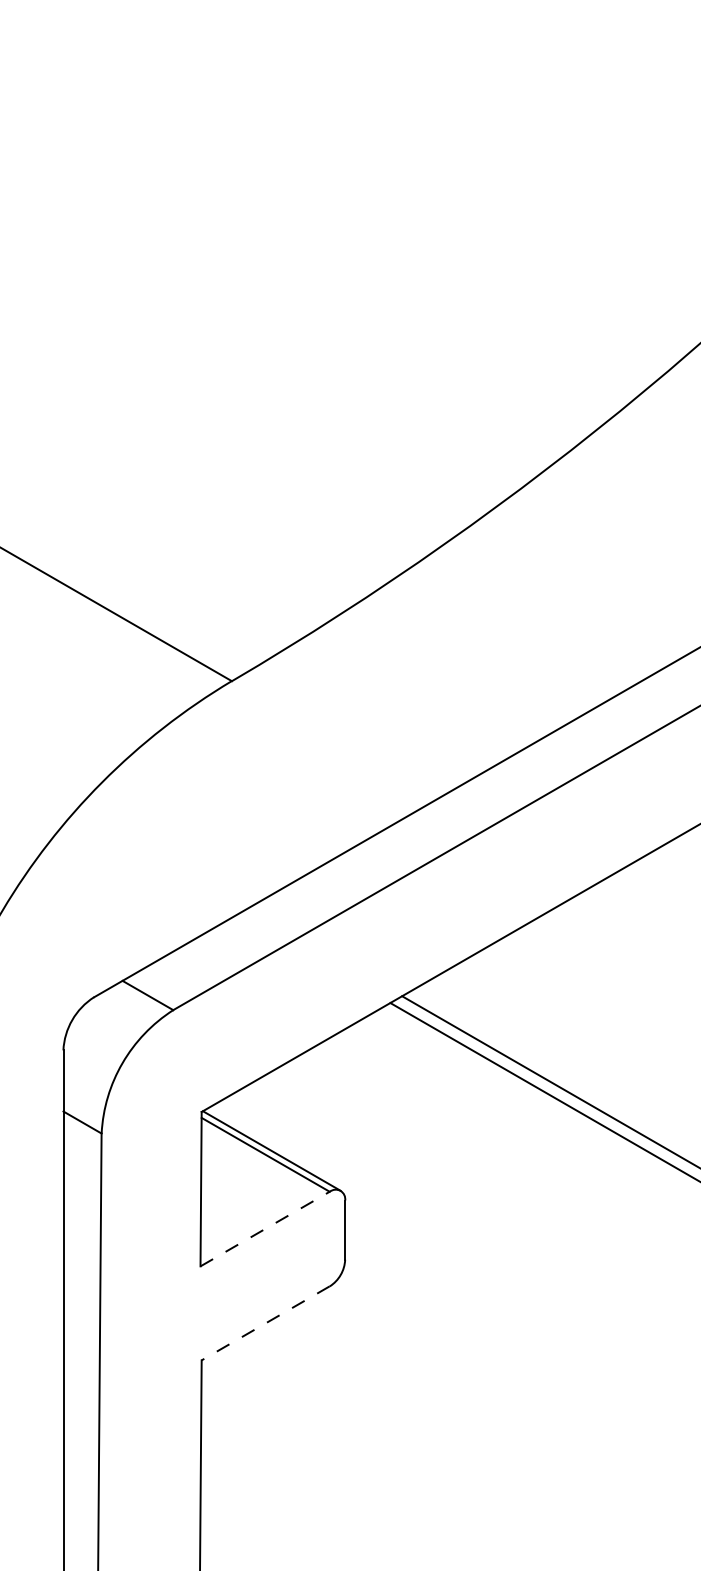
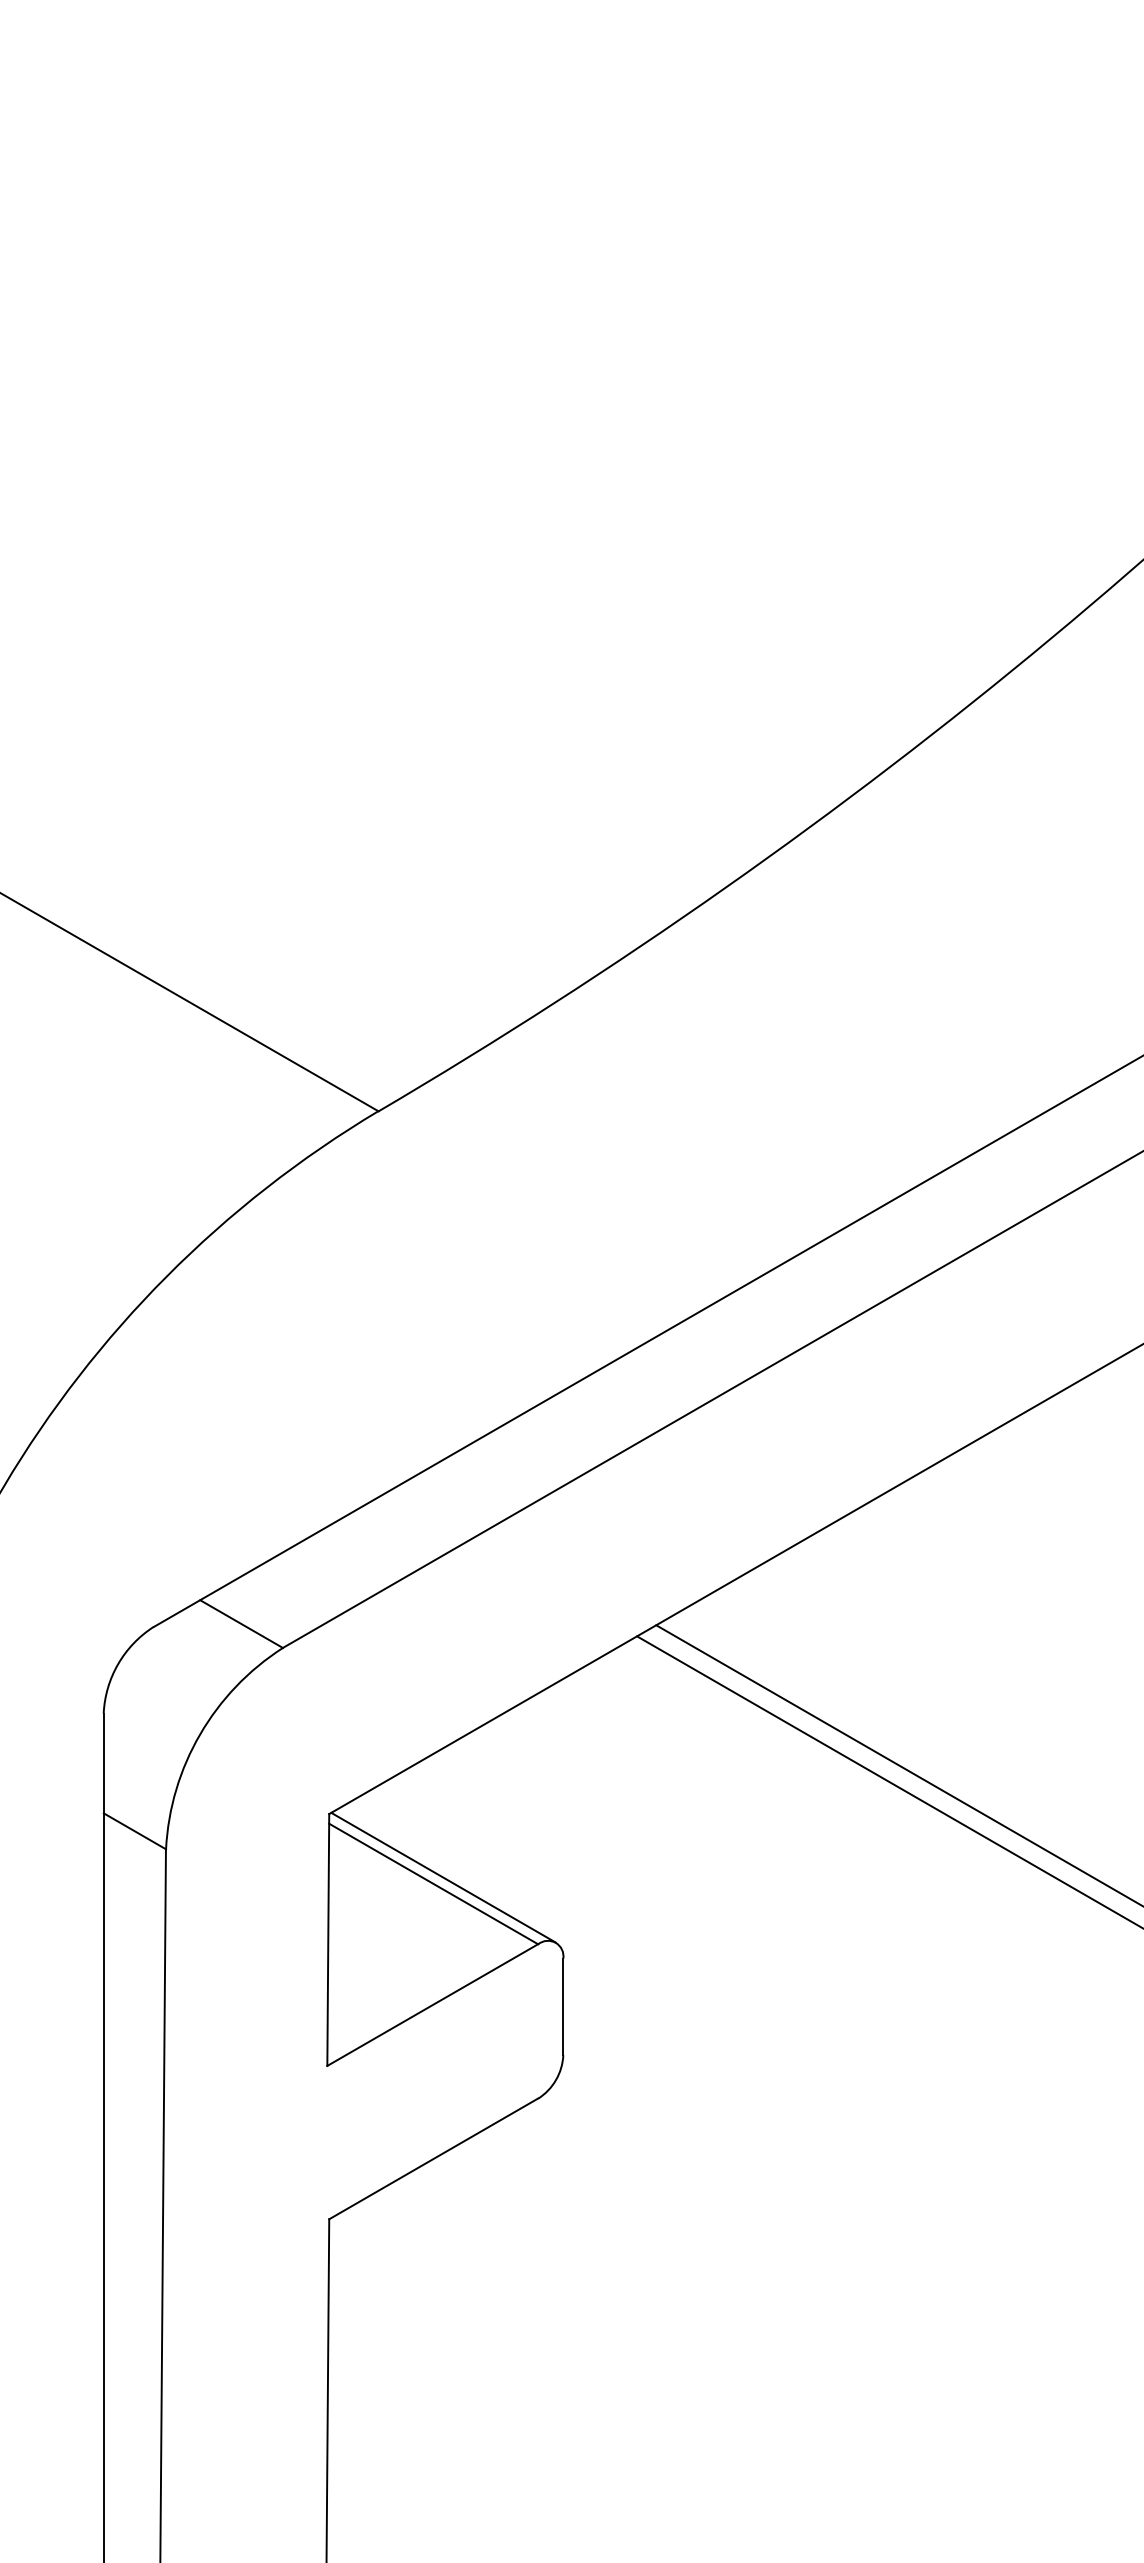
line: (265, 1229) -> (433, 2005), dashed -> solid
line: (265, 1323) -> (433, 2159), dashed -> solid

